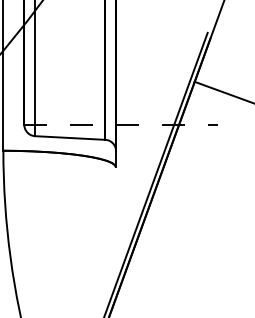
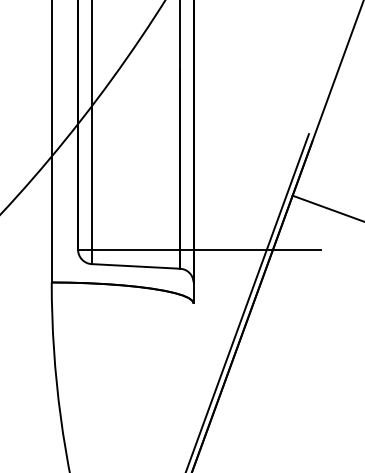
line: (120, 125) -> (199, 250), dashed -> solid

